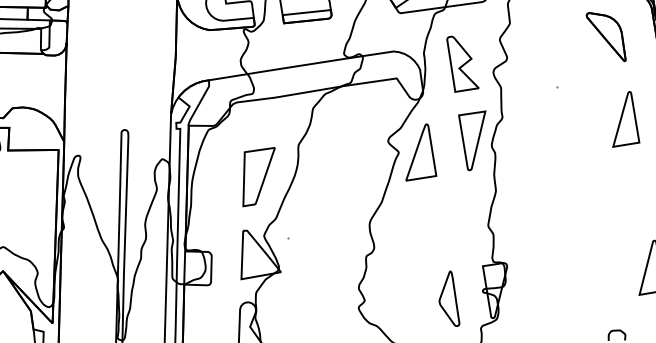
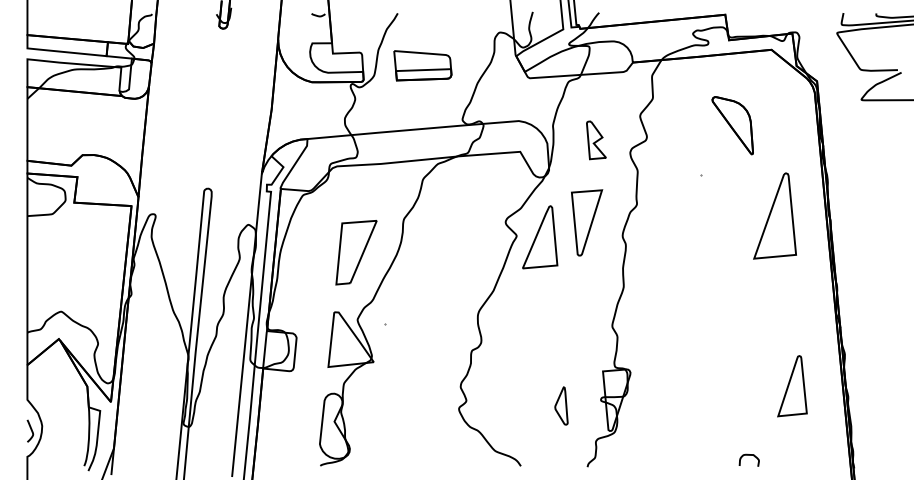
part: (605, 37) -> (732, 125), moved
part: (463, 63) -> (596, 140), size x0.6
part: (623, 118) -> (774, 215), size x1.4
part: (474, 140) -> (587, 222), moved
part: (448, 298) -> (561, 405), size x0.6

